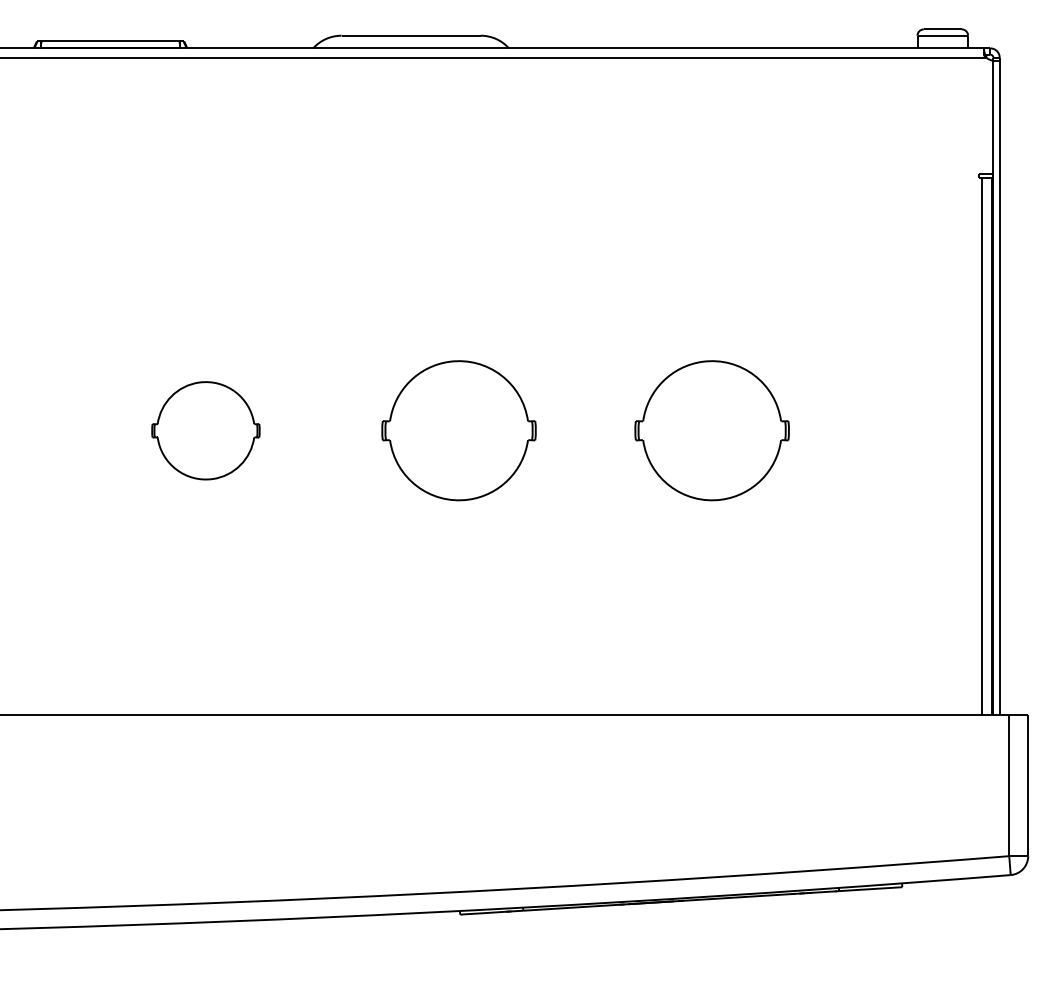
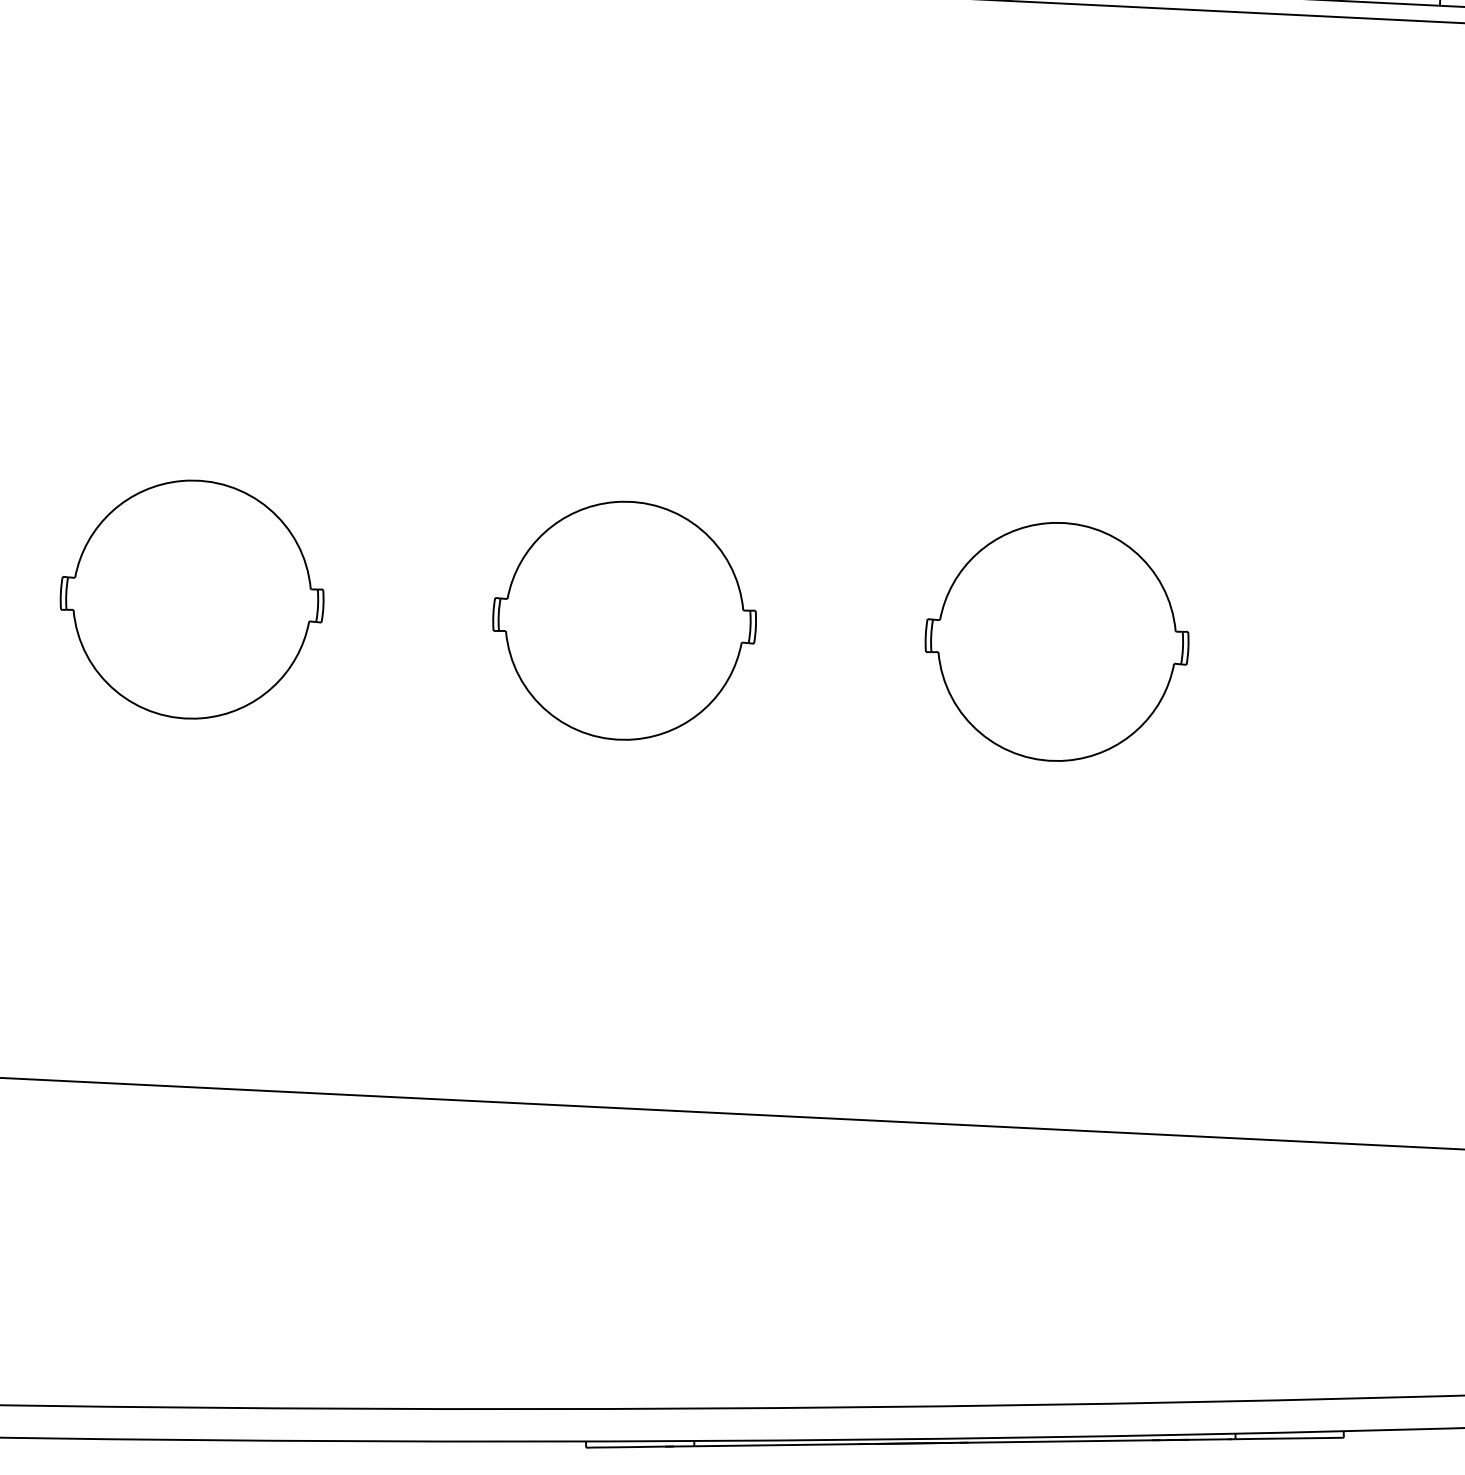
part: (205, 430) -> (191, 599), size x1.43

